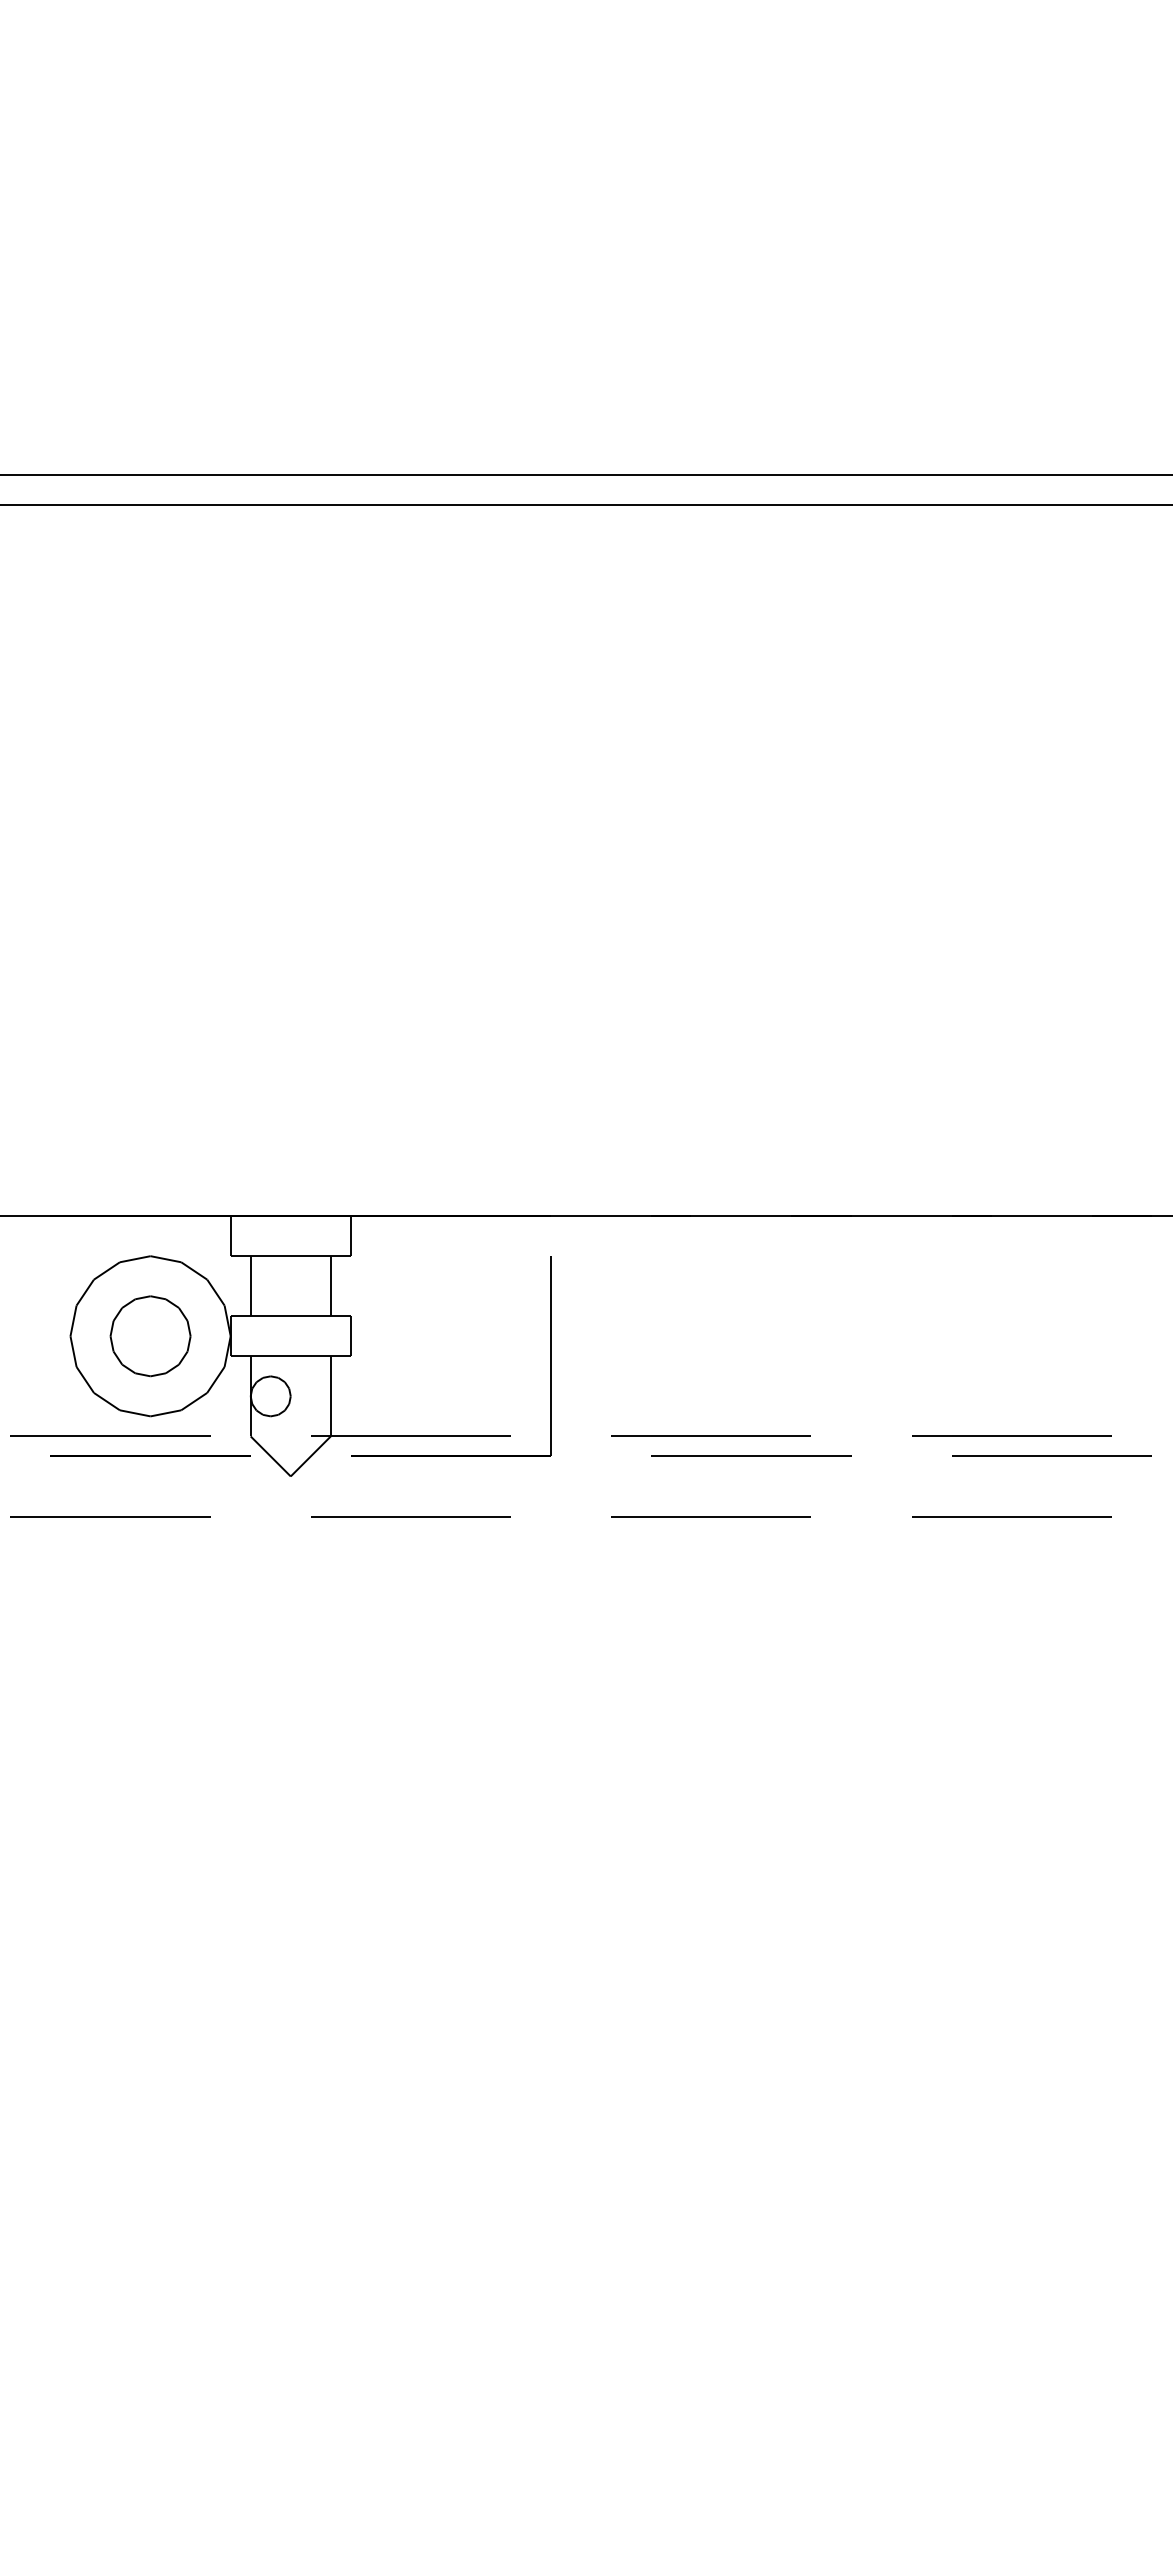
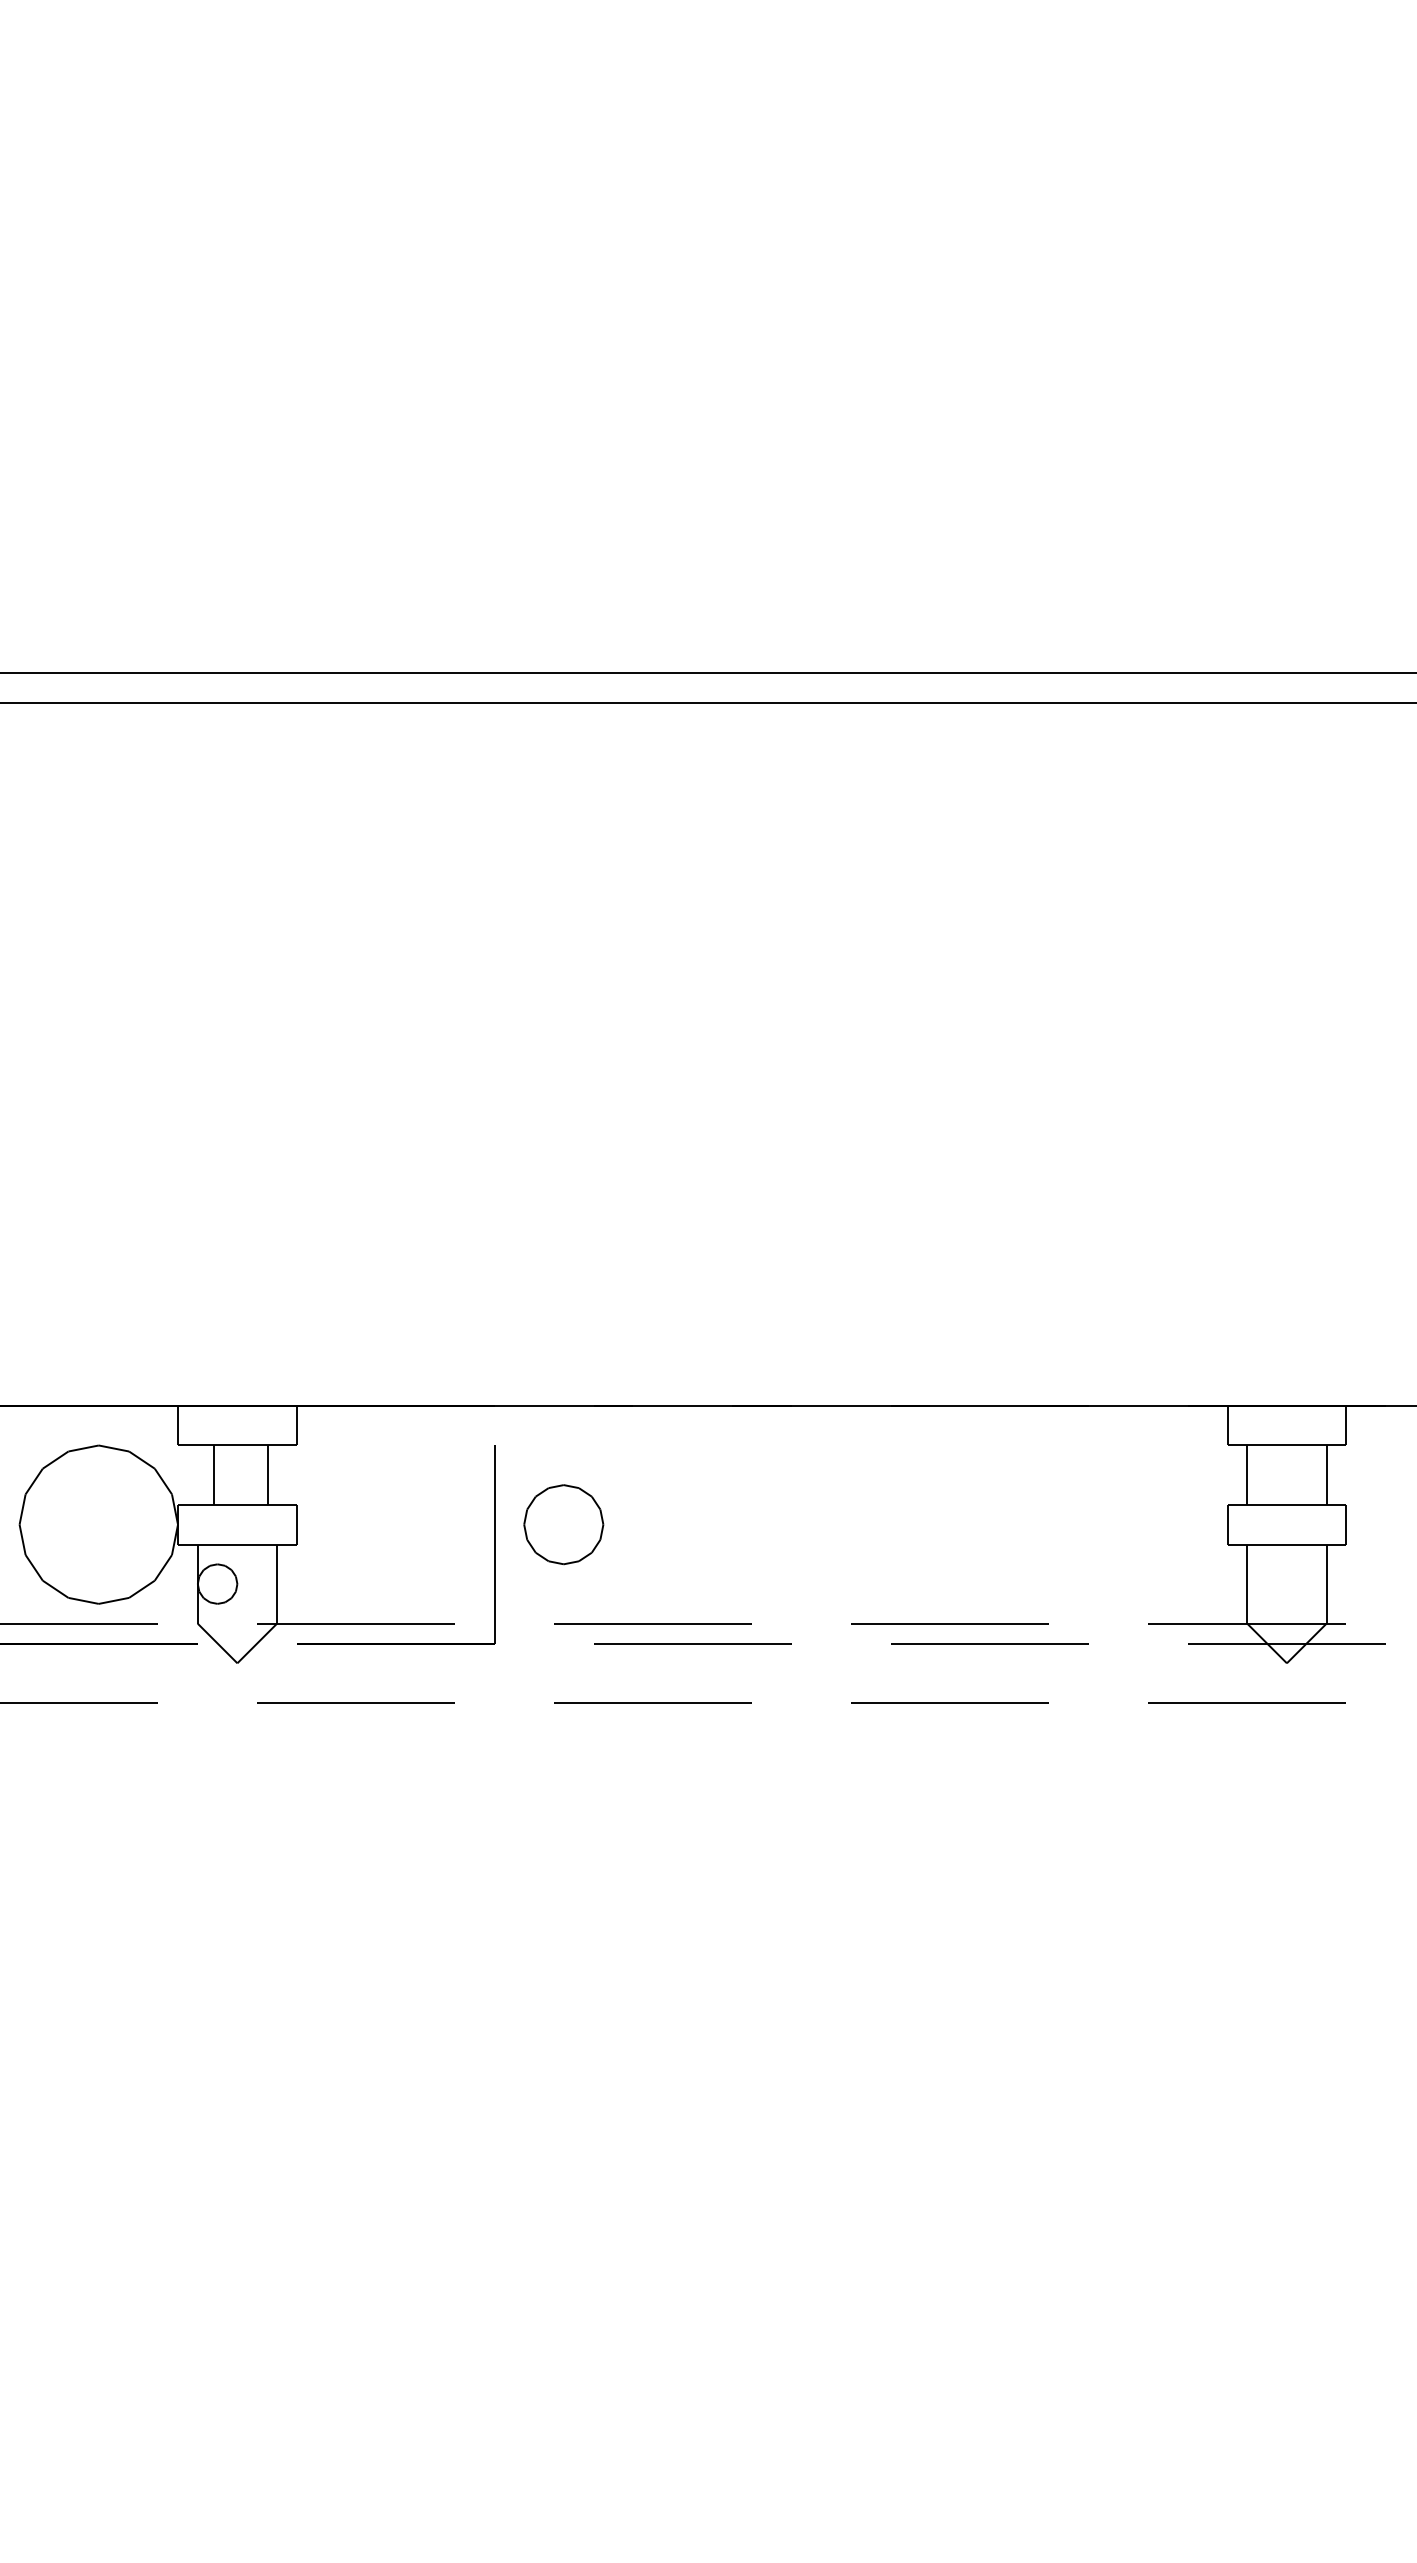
line: (250, 1285) -> (267, 1474), moved
line: (331, 1285) -> (214, 1474), moved
part: (150, 1336) -> (563, 1524), moved

